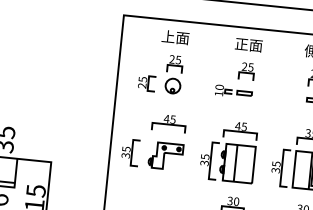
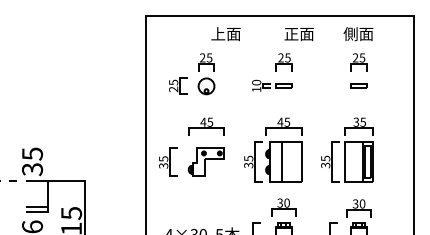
text: (175, 37) -> (225, 34), moved
text: (248, 45) -> (298, 34), moved

